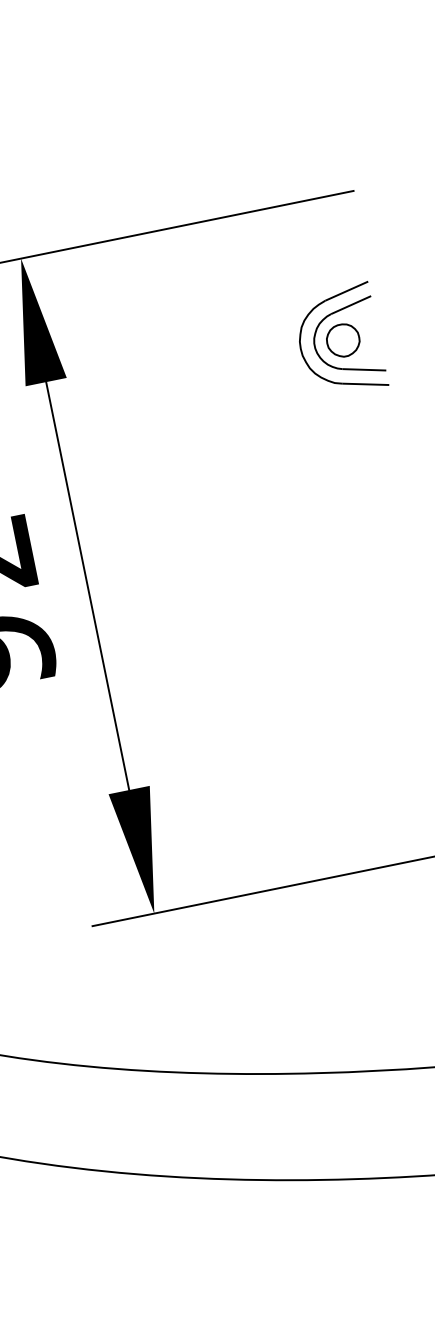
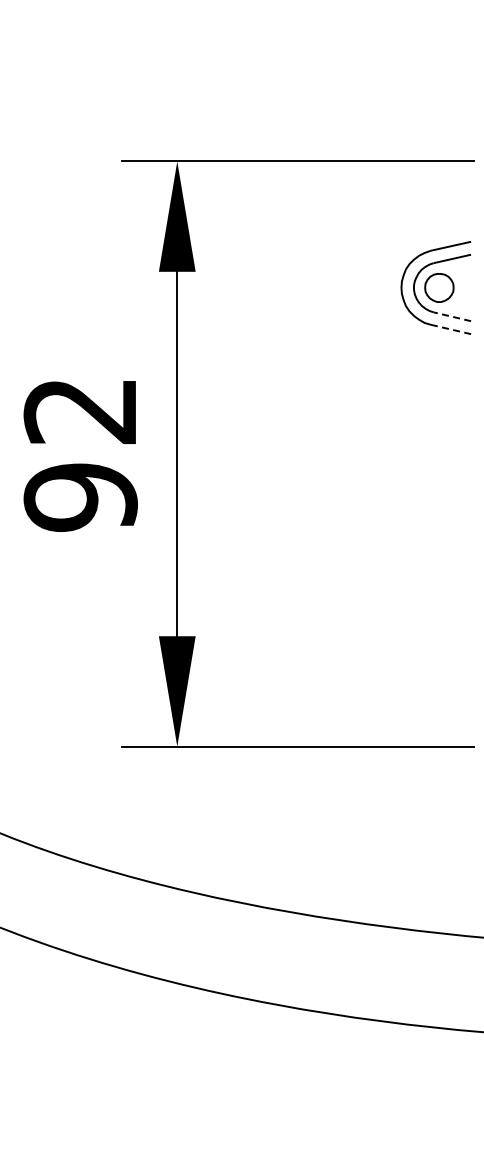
line: (363, 369) -> (451, 316), solid -> dashed
line: (365, 384) -> (450, 329), solid -> dashed

